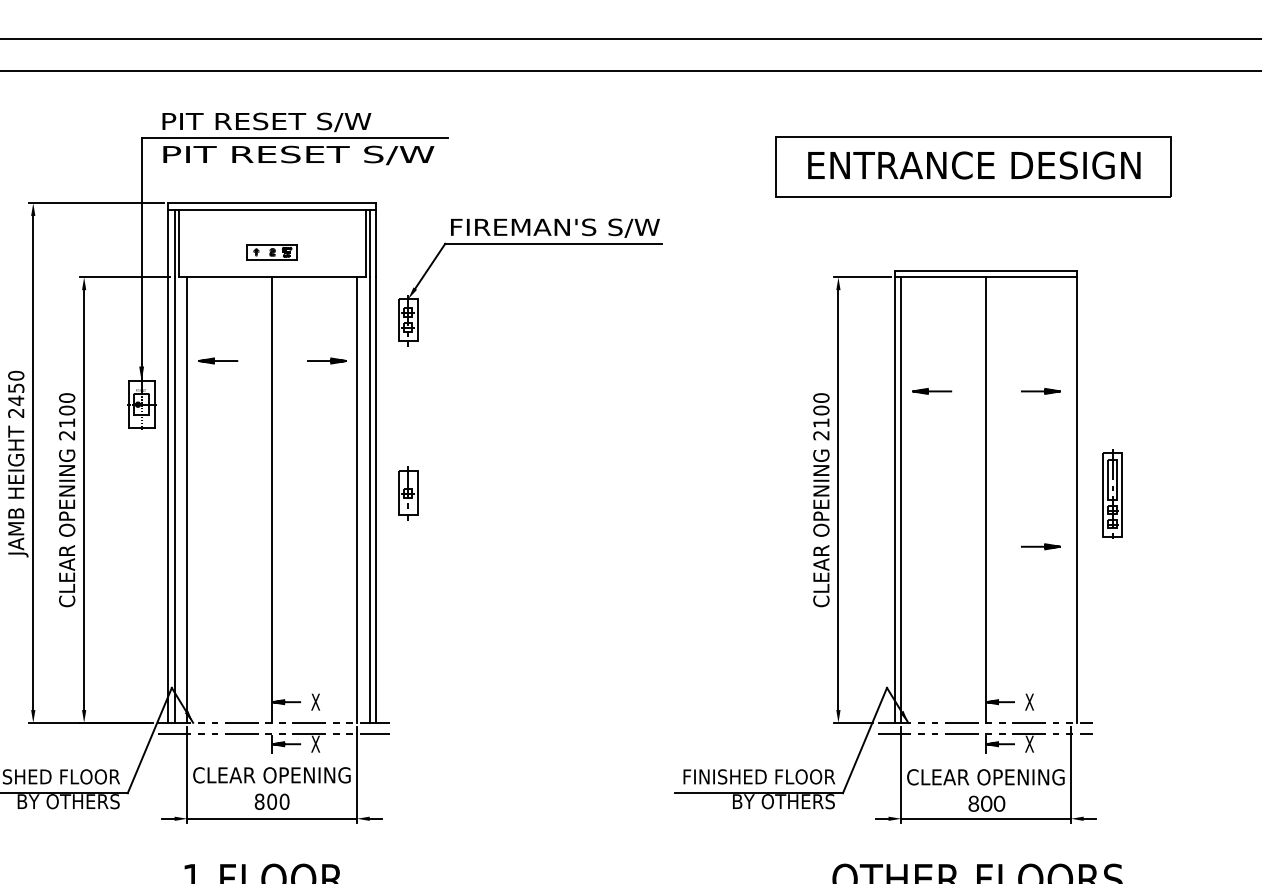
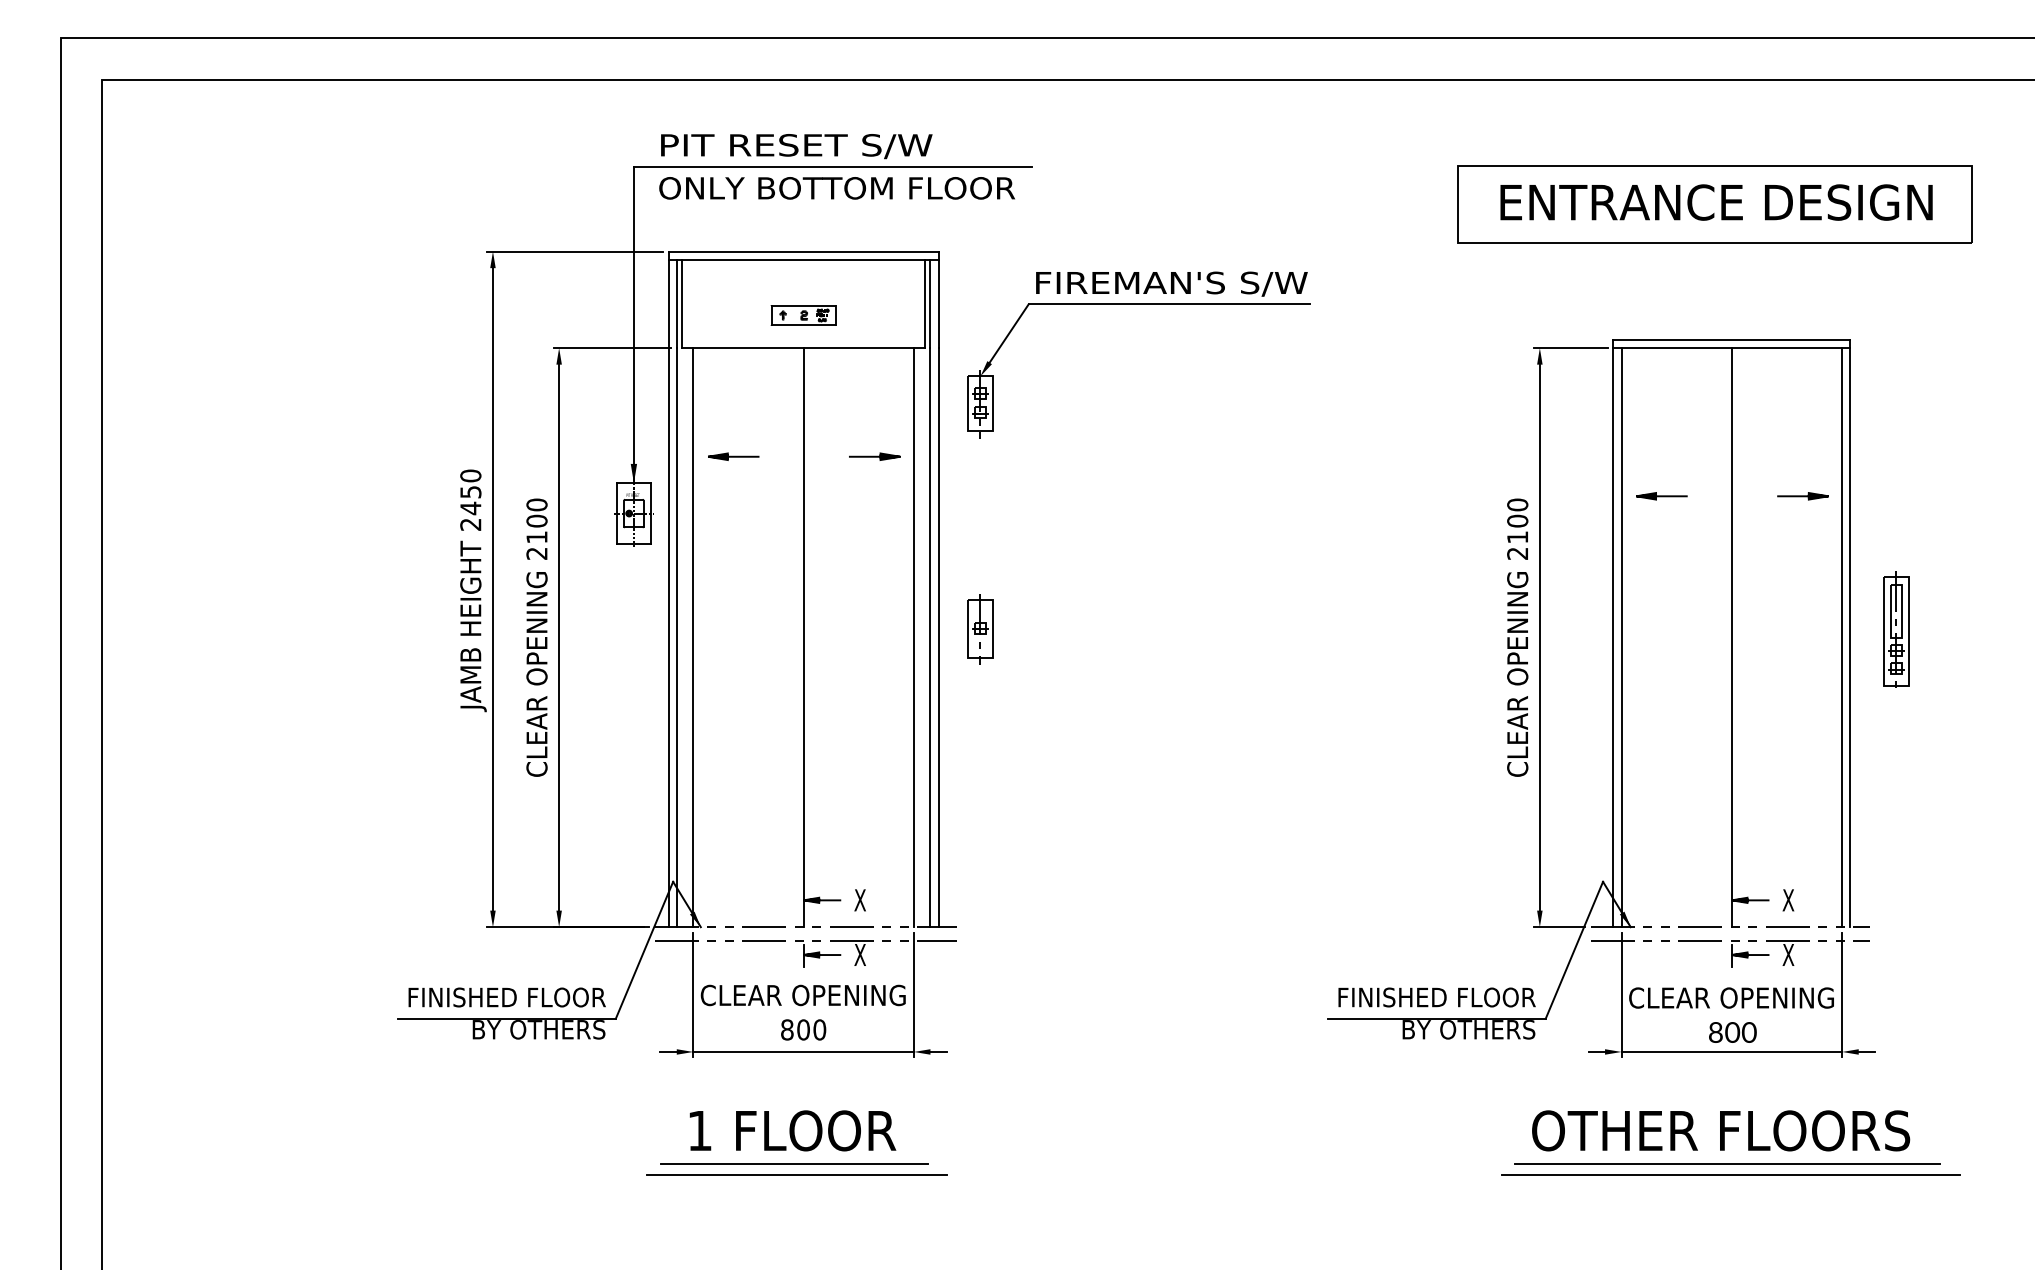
text: (298, 155) -> (837, 189), PIT RESET S/W -> ONLY BOTTOM FLOOR
line: (1071, 500) -> (1842, 637), added
curve: (1040, 546) -> (1802, 698), removed

